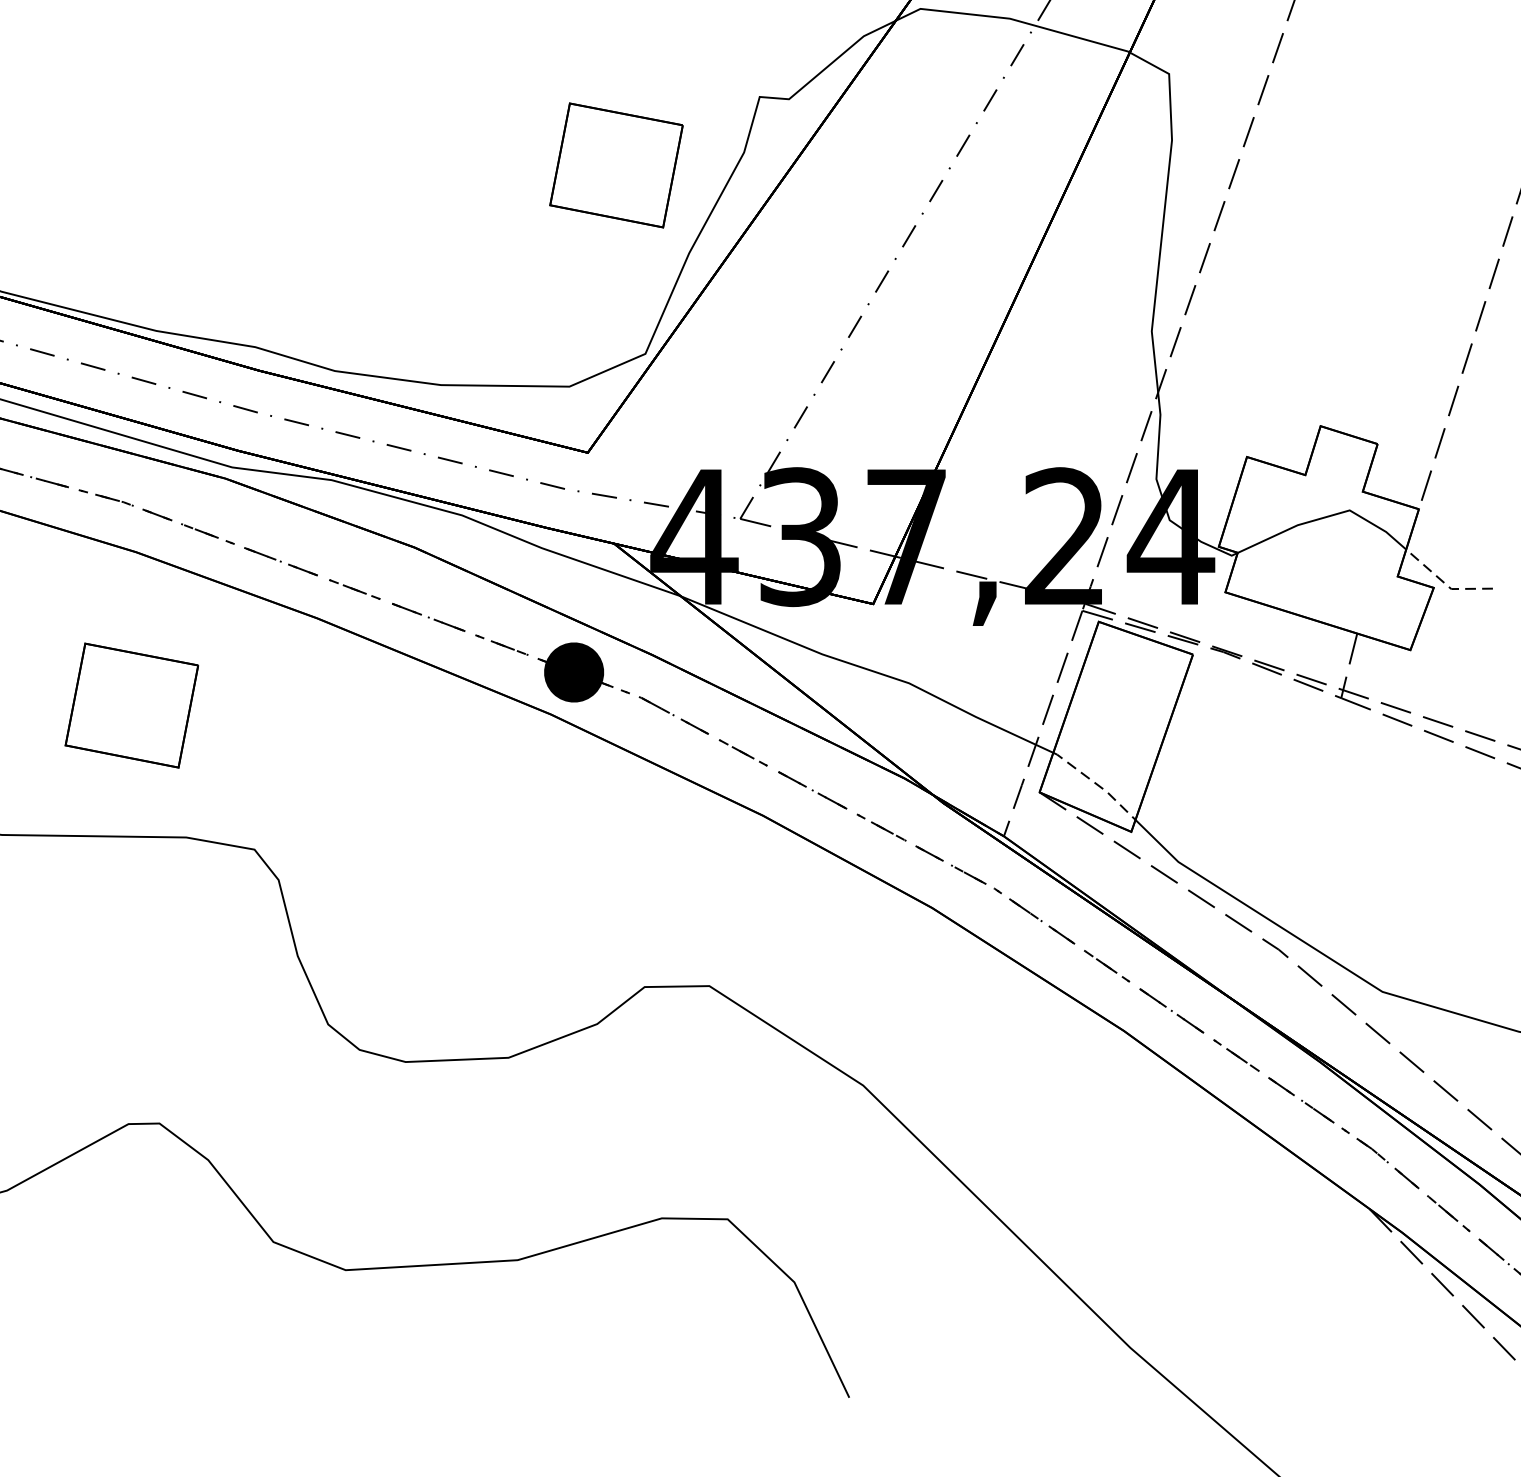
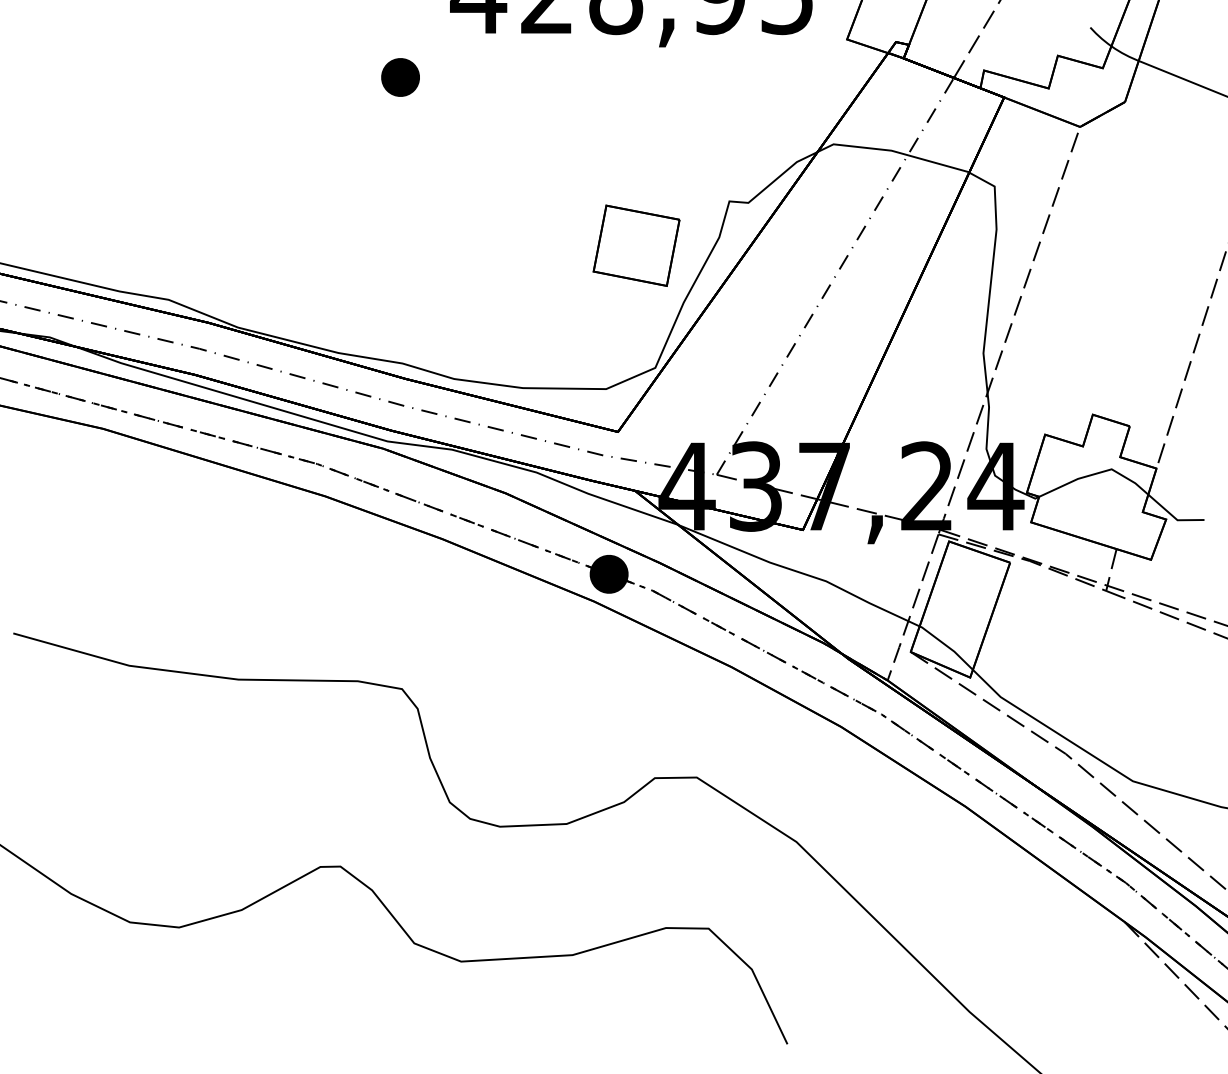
line: (1445, 583) -> (1173, 516), dashed -> solid
part: (131, 705) -> (322, 595), removed
line: (1097, 783) -> (948, 646), dashed -> solid

